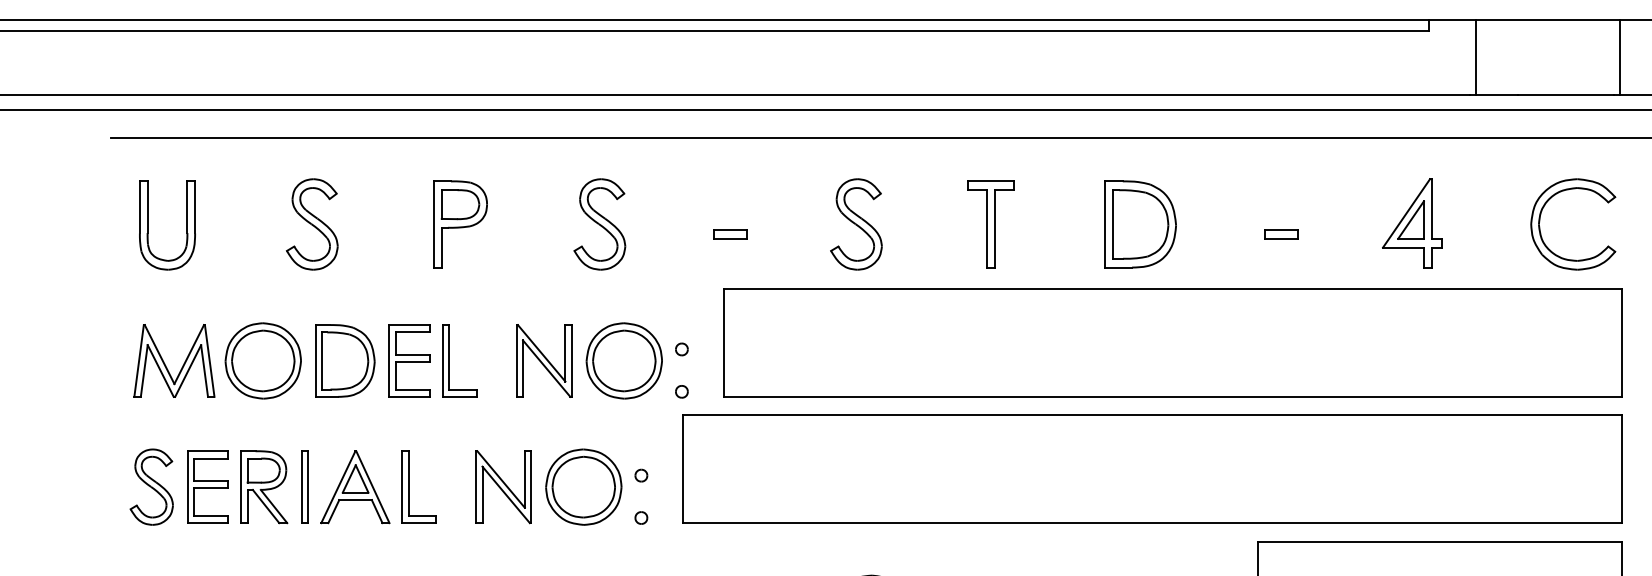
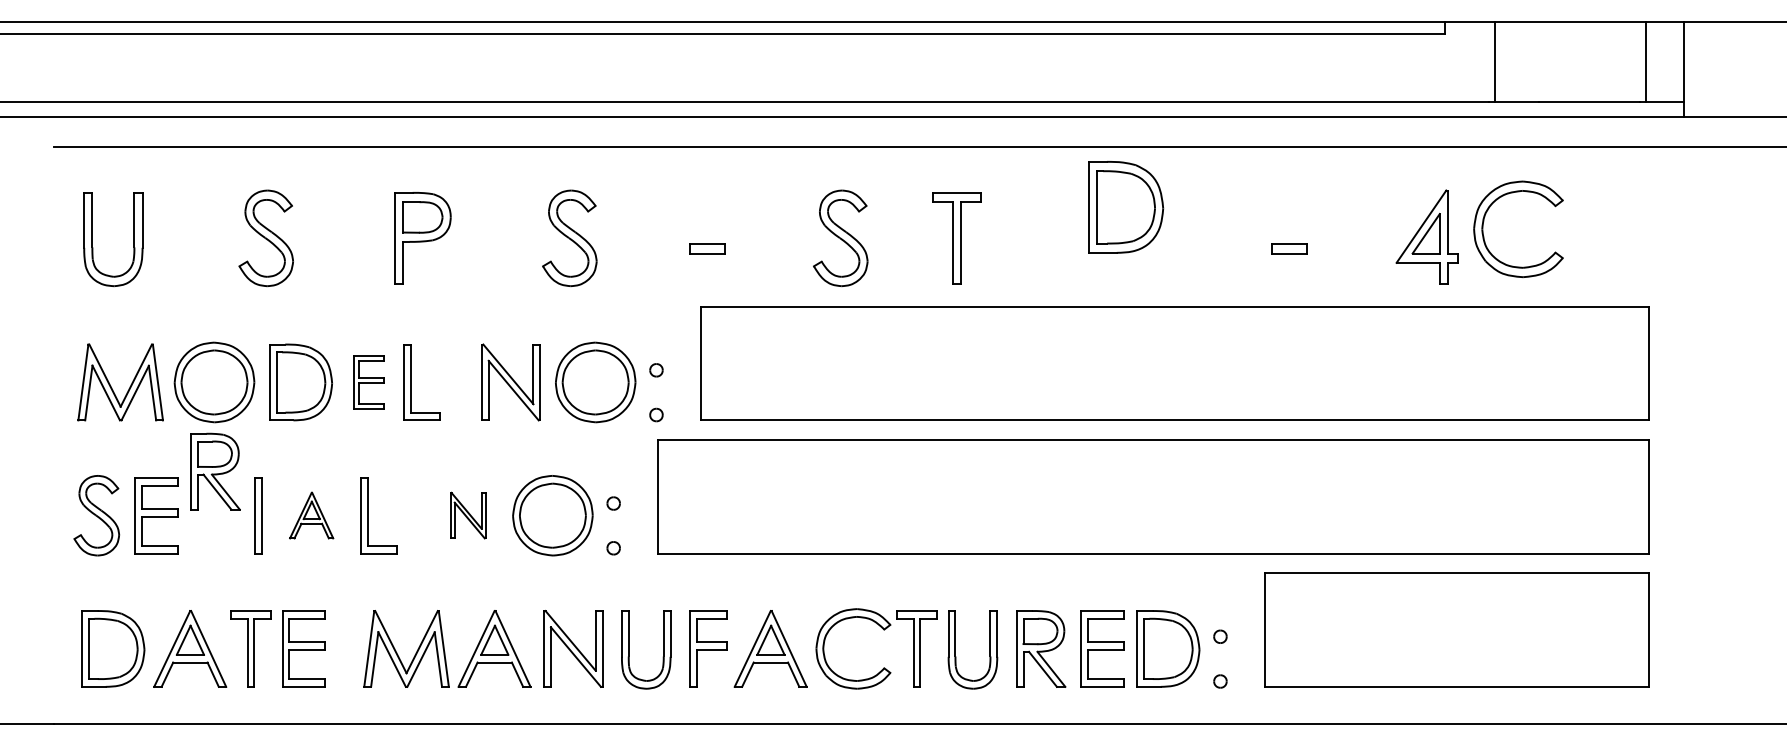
part: (1541, 217) -> (1484, 221), moved
part: (990, 224) -> (956, 238), moved
part: (1141, 224) -> (1126, 207), moved
part: (410, 361) -> (369, 382), size x0.7
part: (264, 486) -> (215, 471), moved
part: (355, 486) -> (311, 515), size x0.6
part: (502, 486) -> (467, 515), size x0.6

